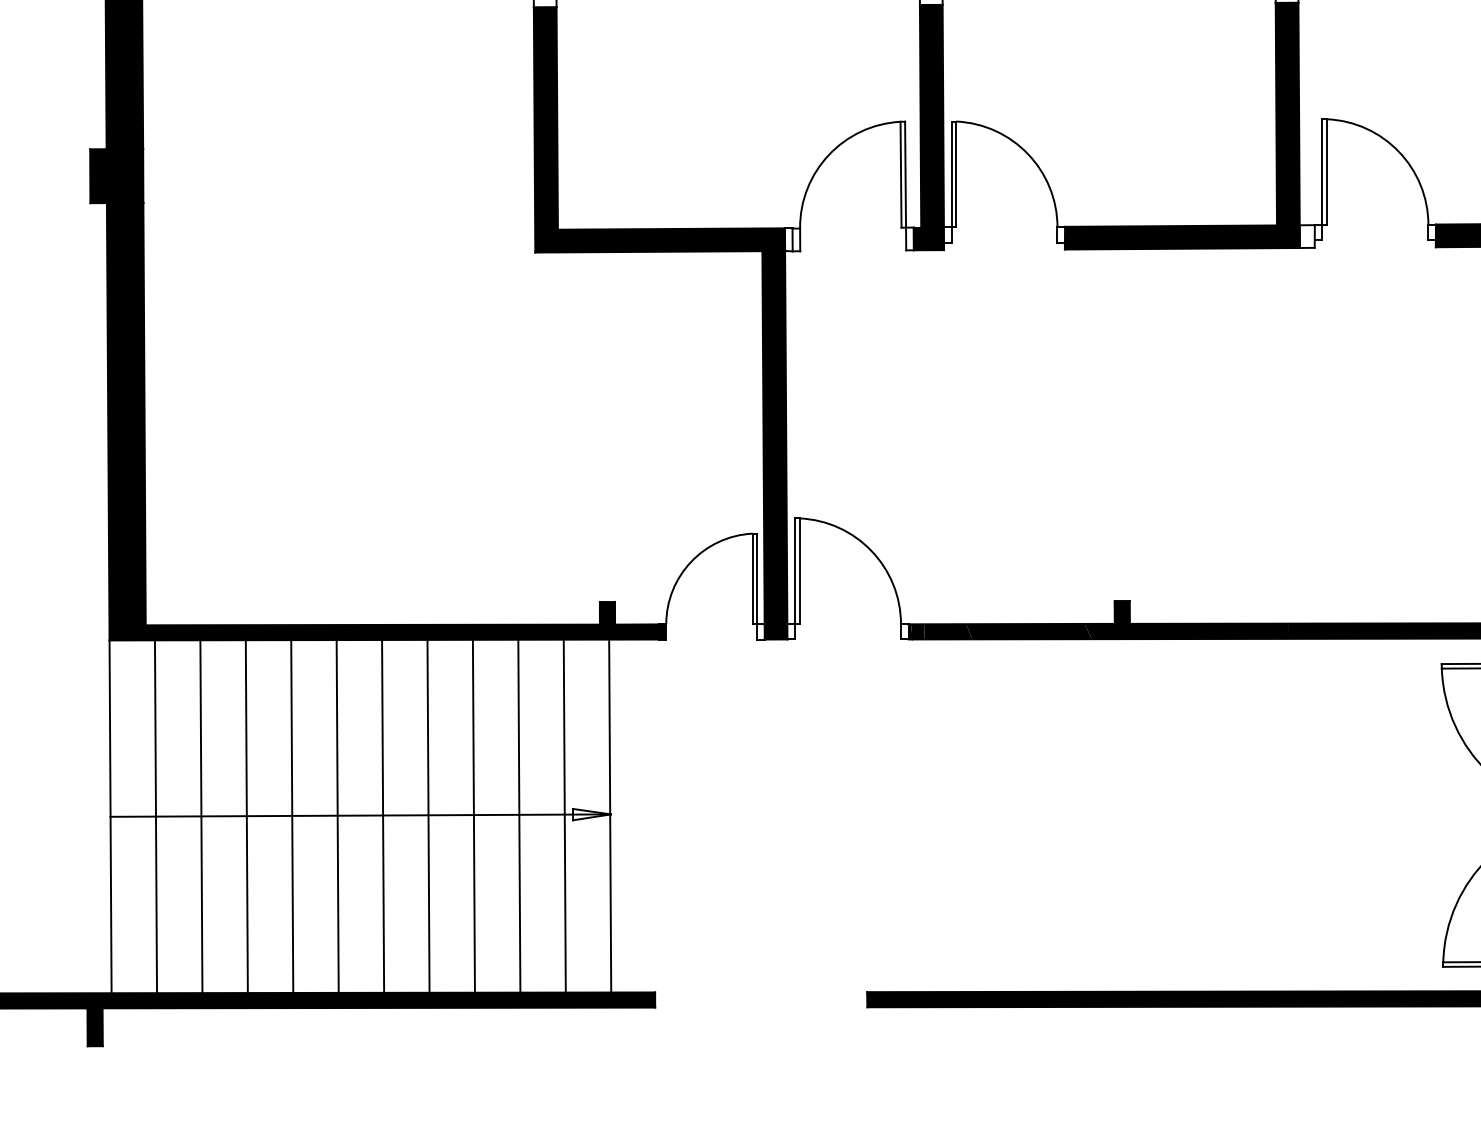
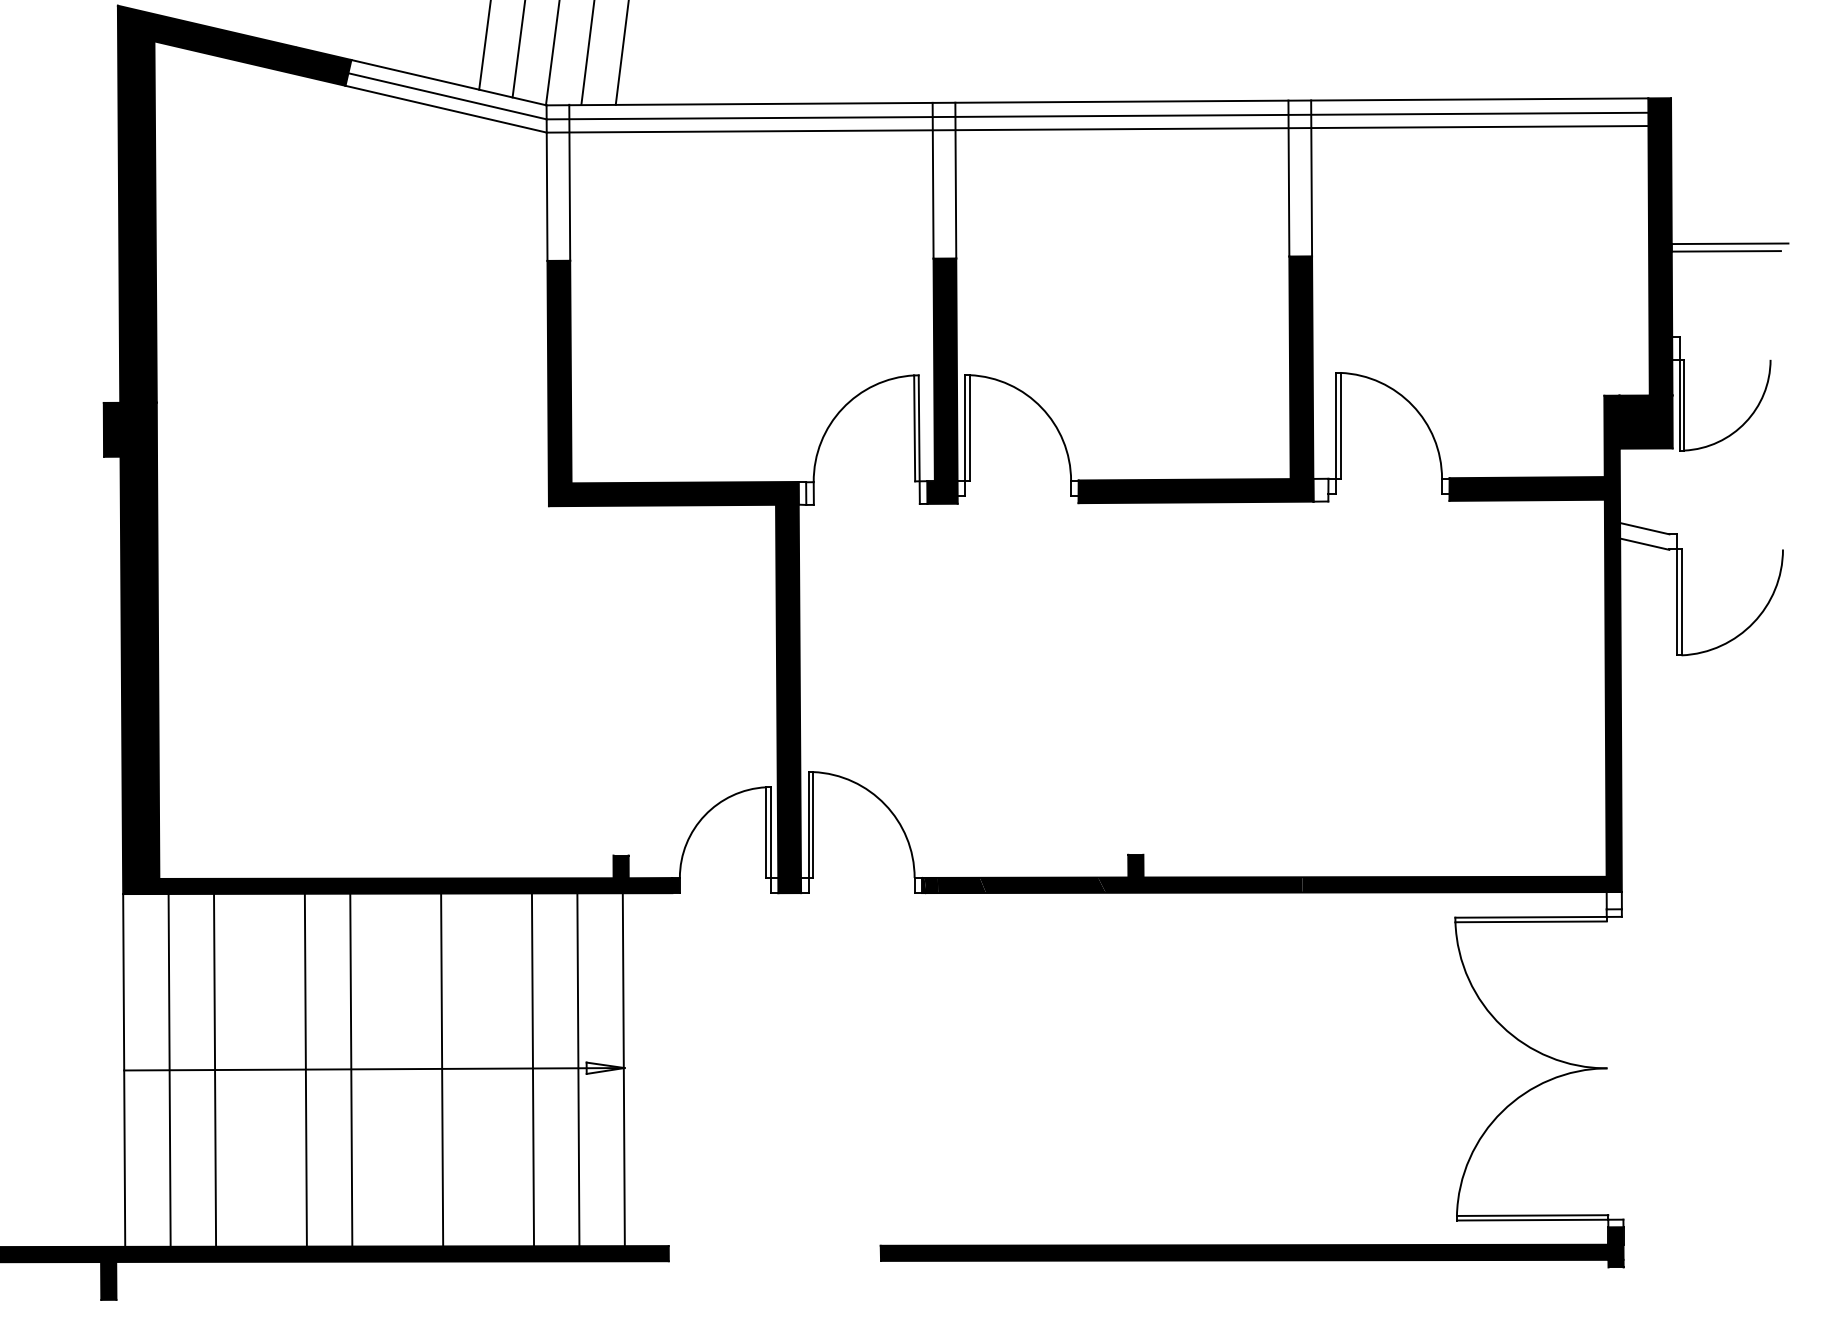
line: (246, 815) -> (260, 1069), removed
line: (382, 815) -> (396, 1069), removed
line: (473, 815) -> (487, 1069), removed

